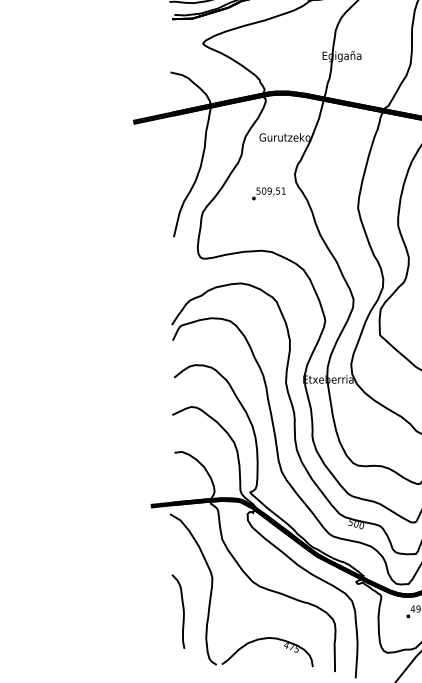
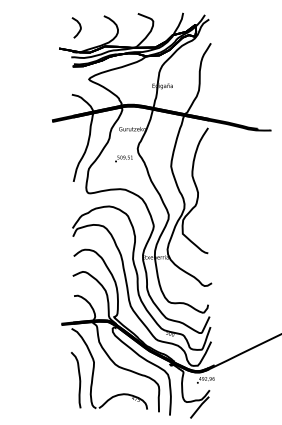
part: (177, 612) -> (75, 380), size x1.43

